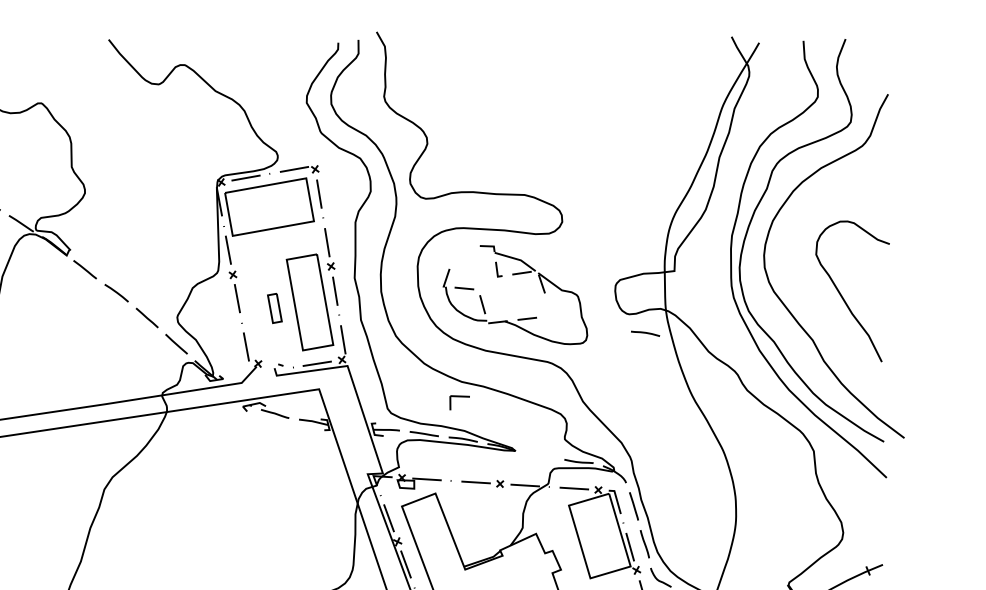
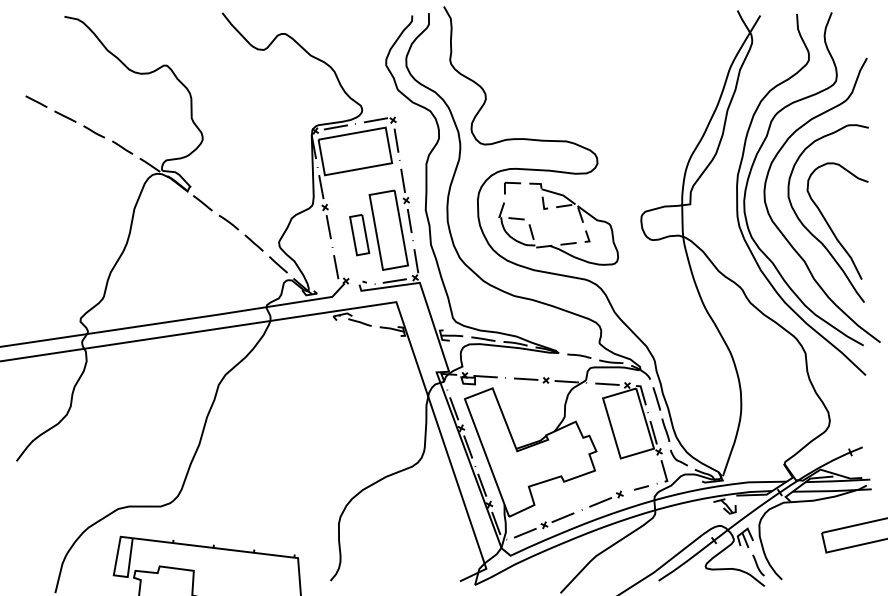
curve: (818, 302) -> (809, 230), added
part: (274, 308) -> (359, 235), size x1.67
line: (550, 309) -> (587, 236), added
line: (645, 332) -> (579, 355), moved
part: (459, 401) -> (512, 187), moved

